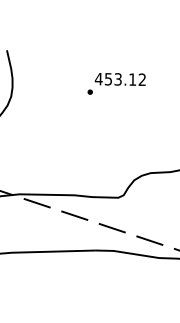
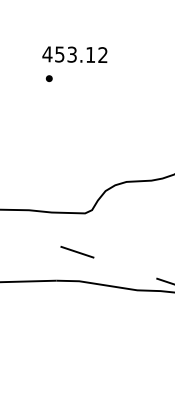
text: (119, 79) -> (73, 54), moved
line: (74, 215) -> (29, 236), removed
line: (149, 240) -> (124, 267), removed

